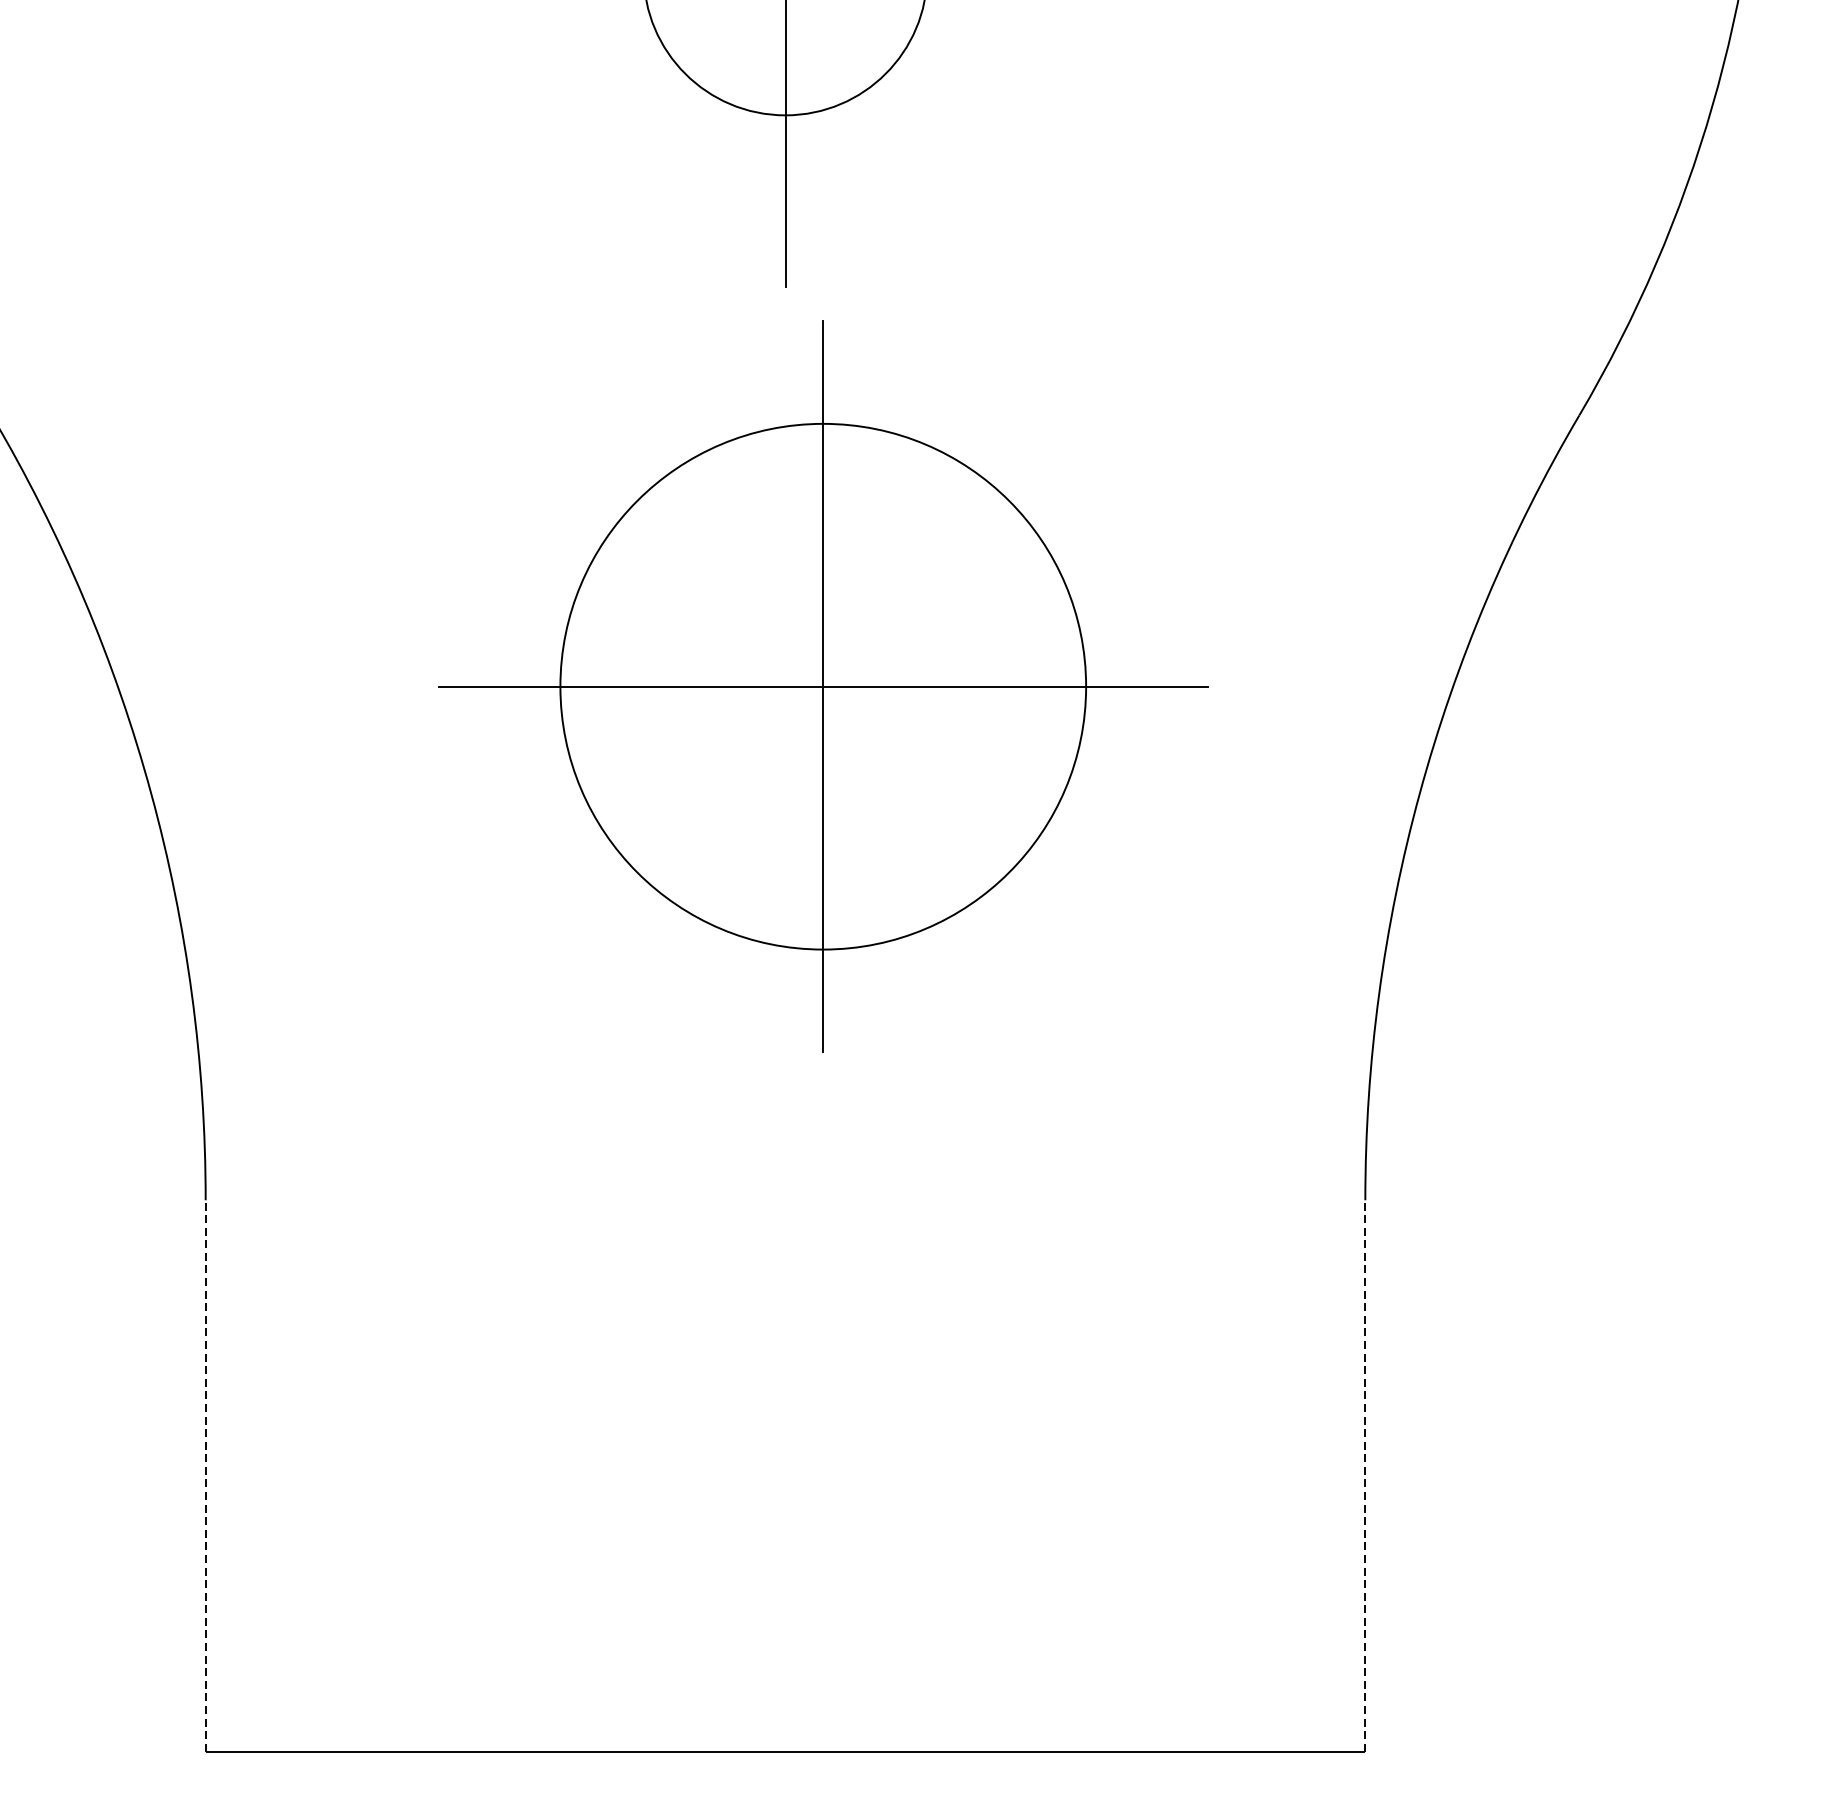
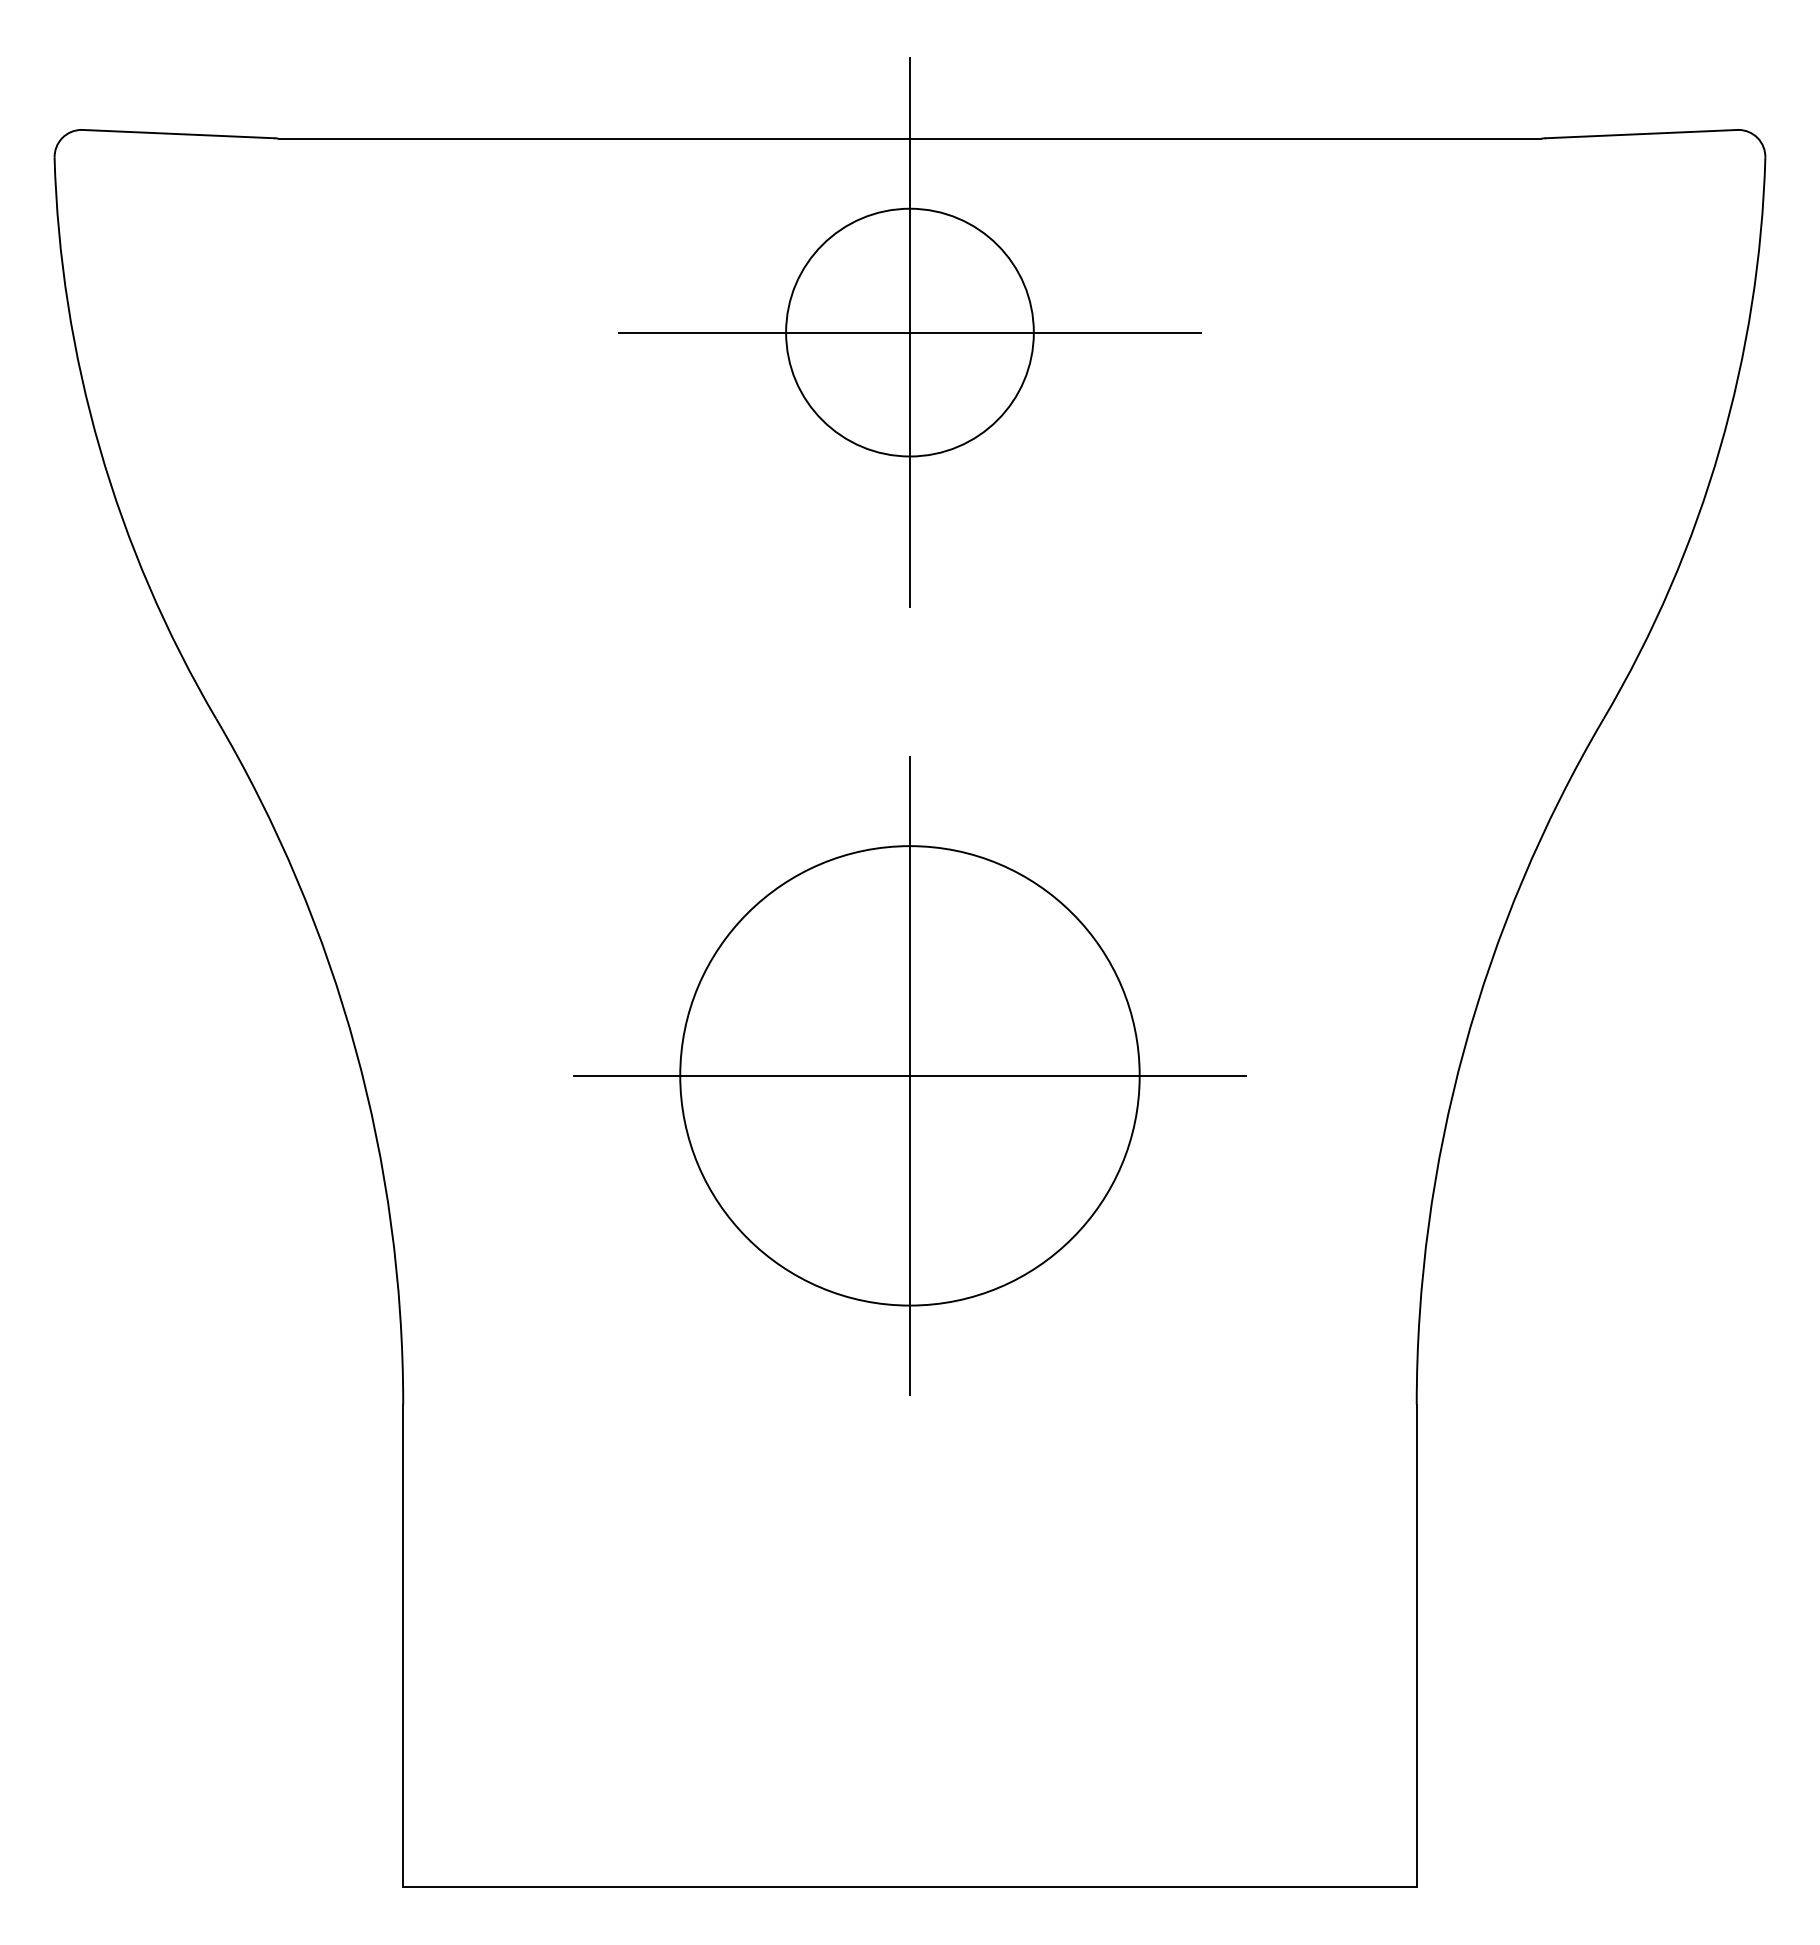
part: (822, 686) -> (909, 1075), moved
line: (206, 1475) -> (403, 1645), dashed -> solid
line: (1365, 1475) -> (1416, 1645), dashed -> solid

